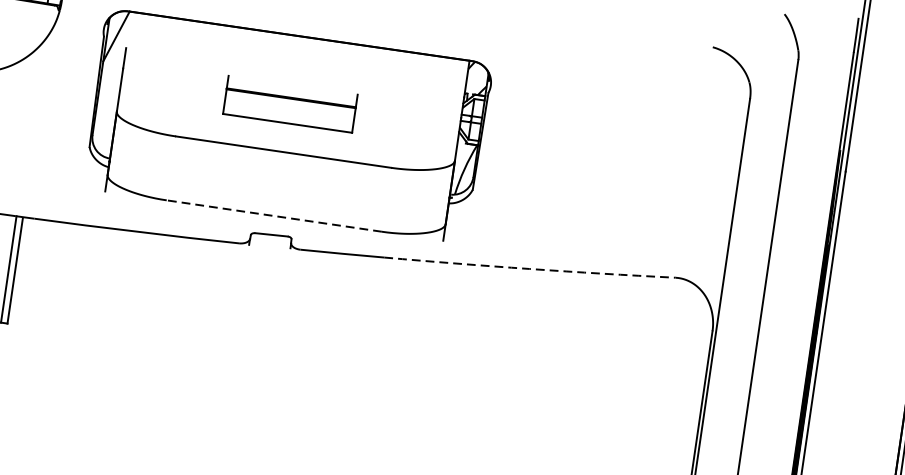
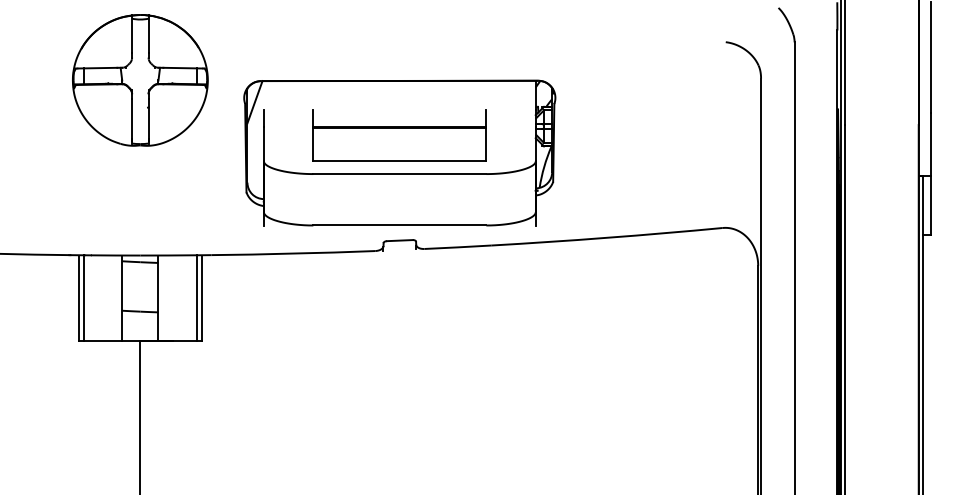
part: (290, 104) -> (399, 135), size x1.67
line: (273, 215) -> (399, 225), dashed -> solid
arc: (530, 268) -> (607, 237), dashed -> solid

